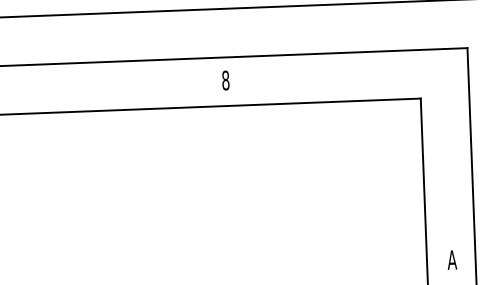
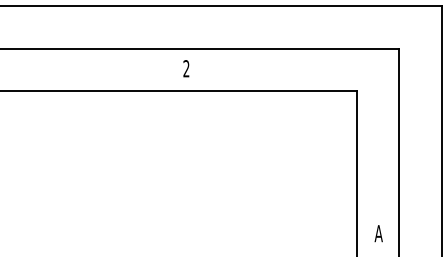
text: (225, 80) -> (186, 68), 8 -> 2

